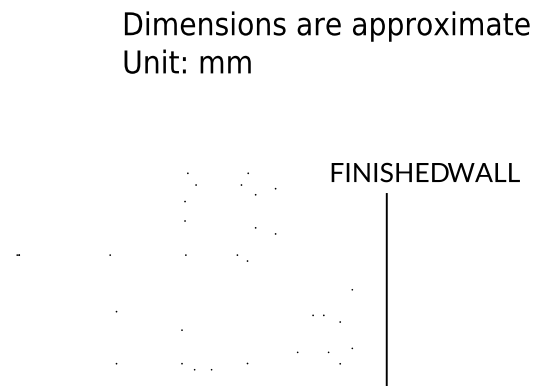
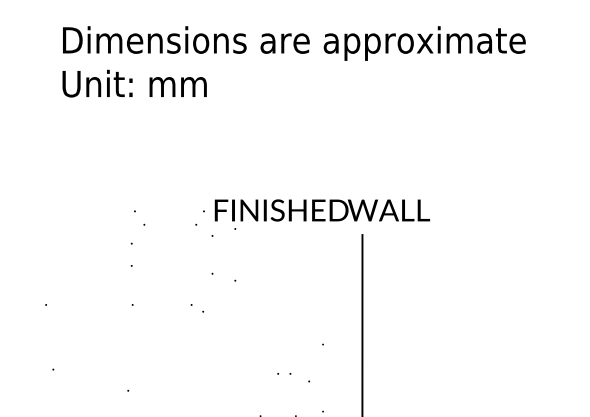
text: (425, 172) -> (322, 210), moved

